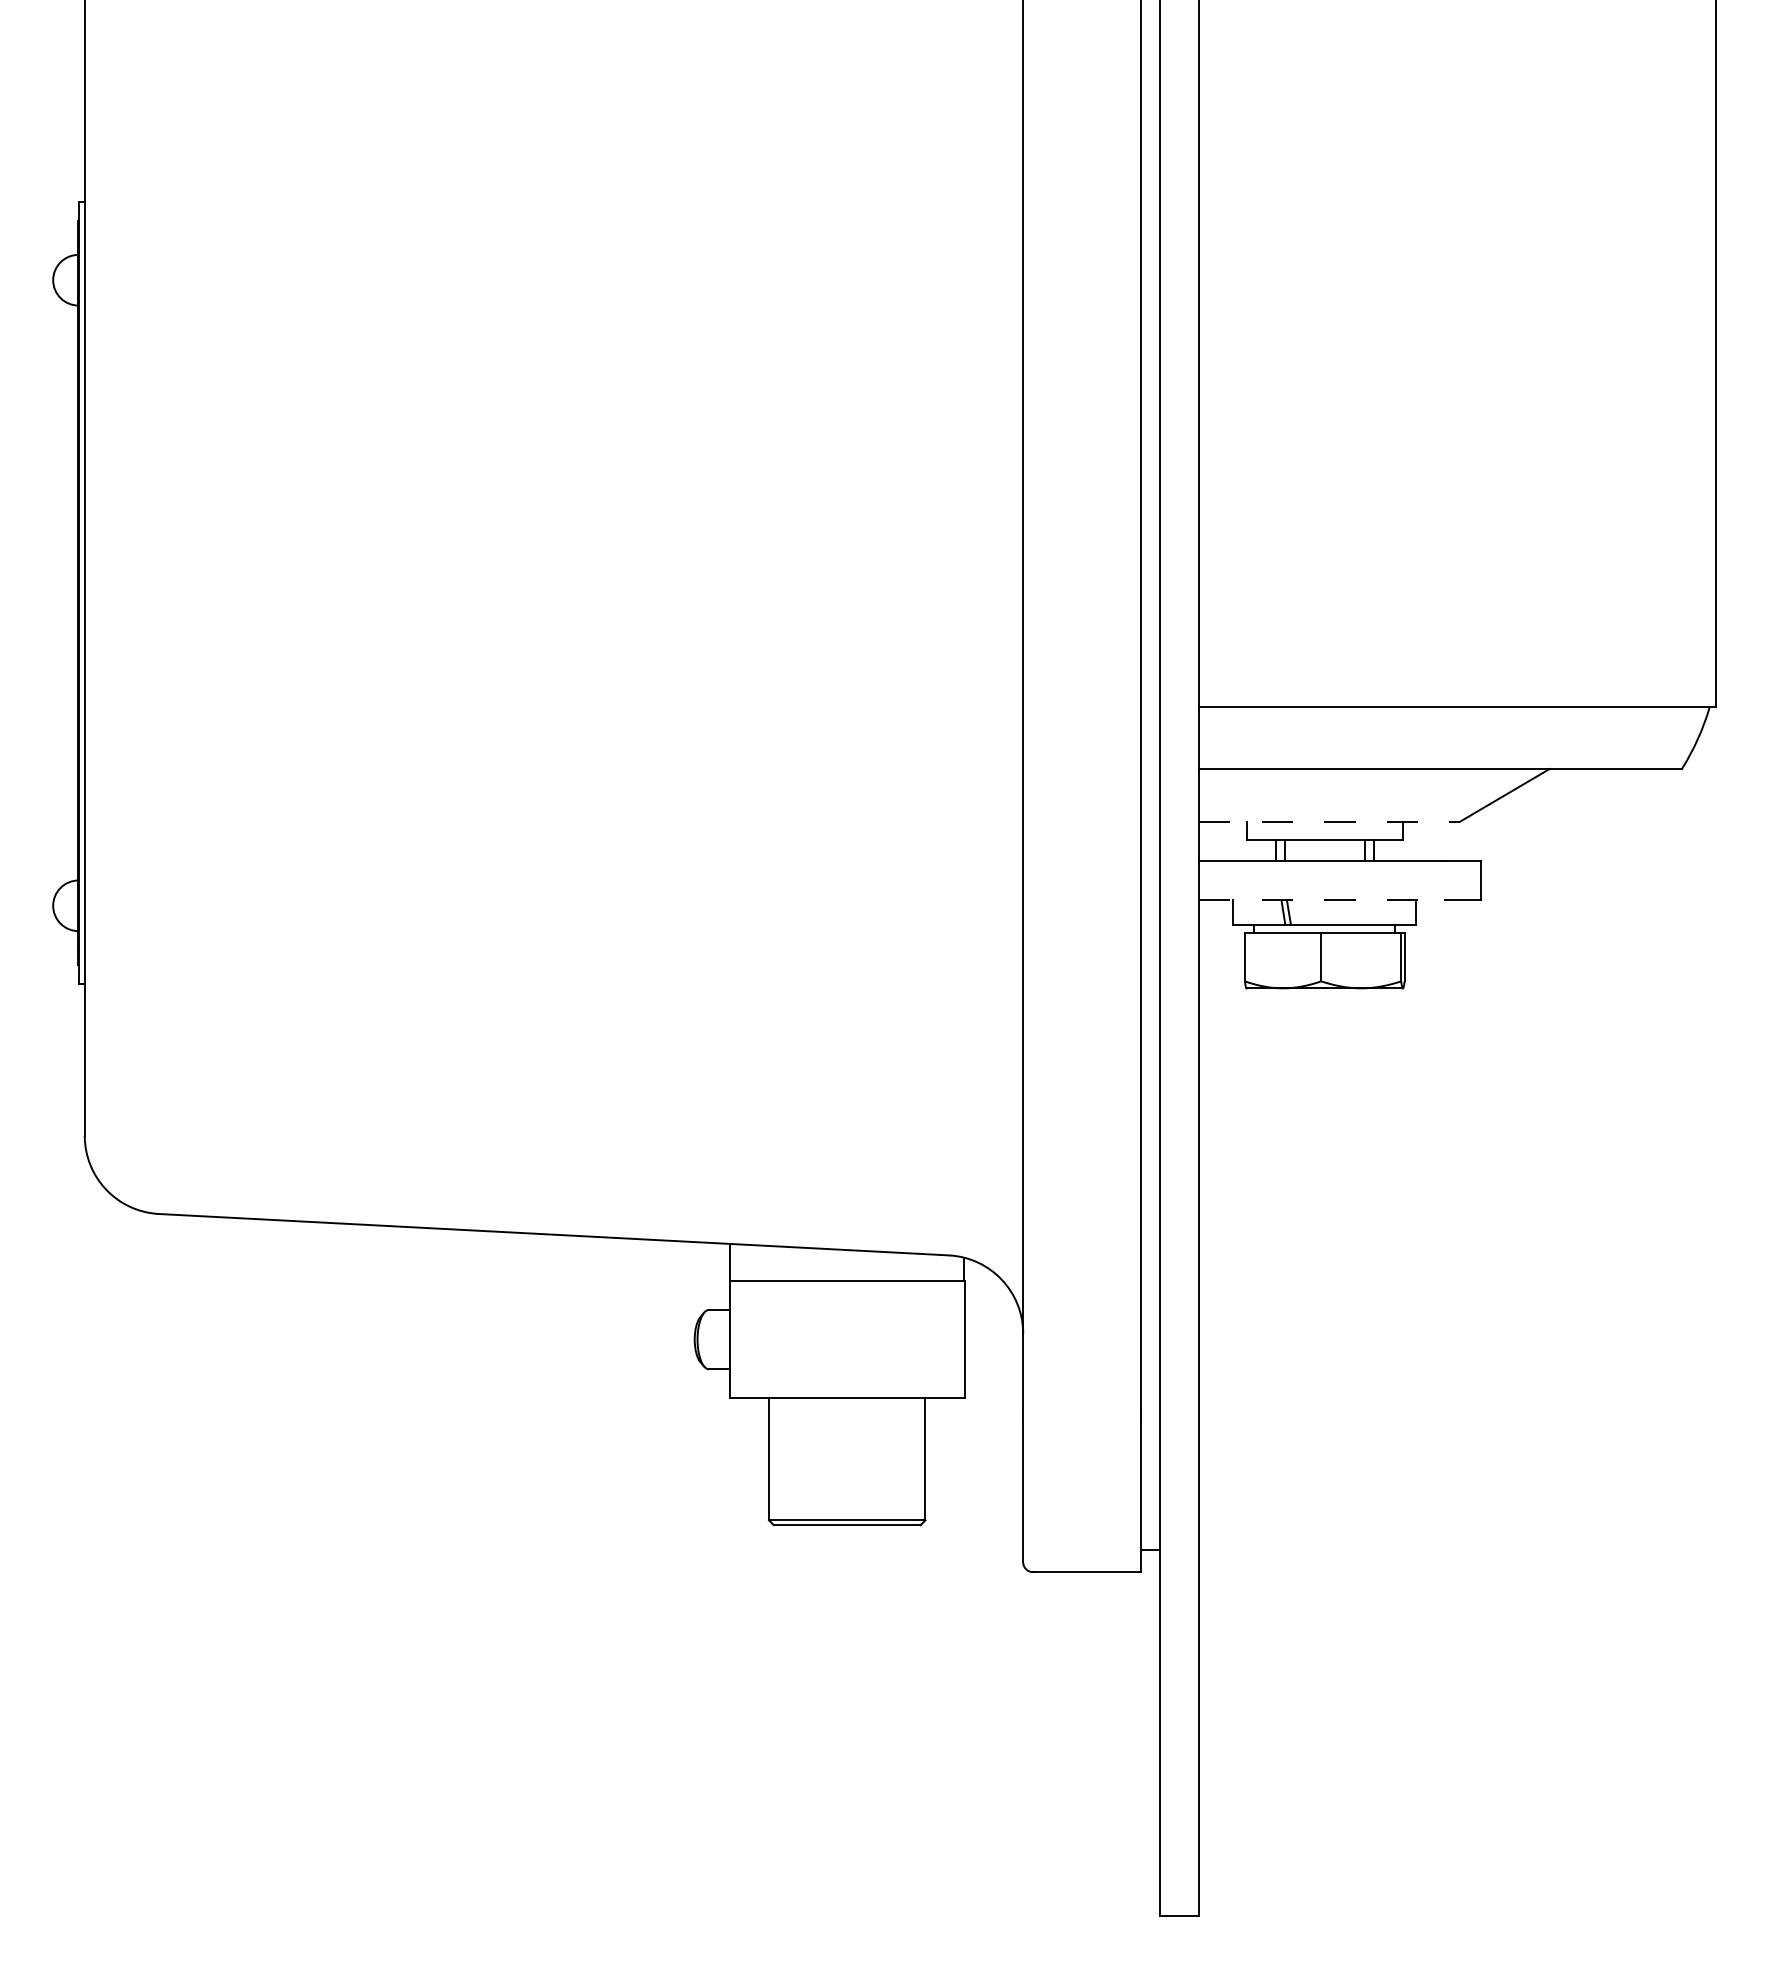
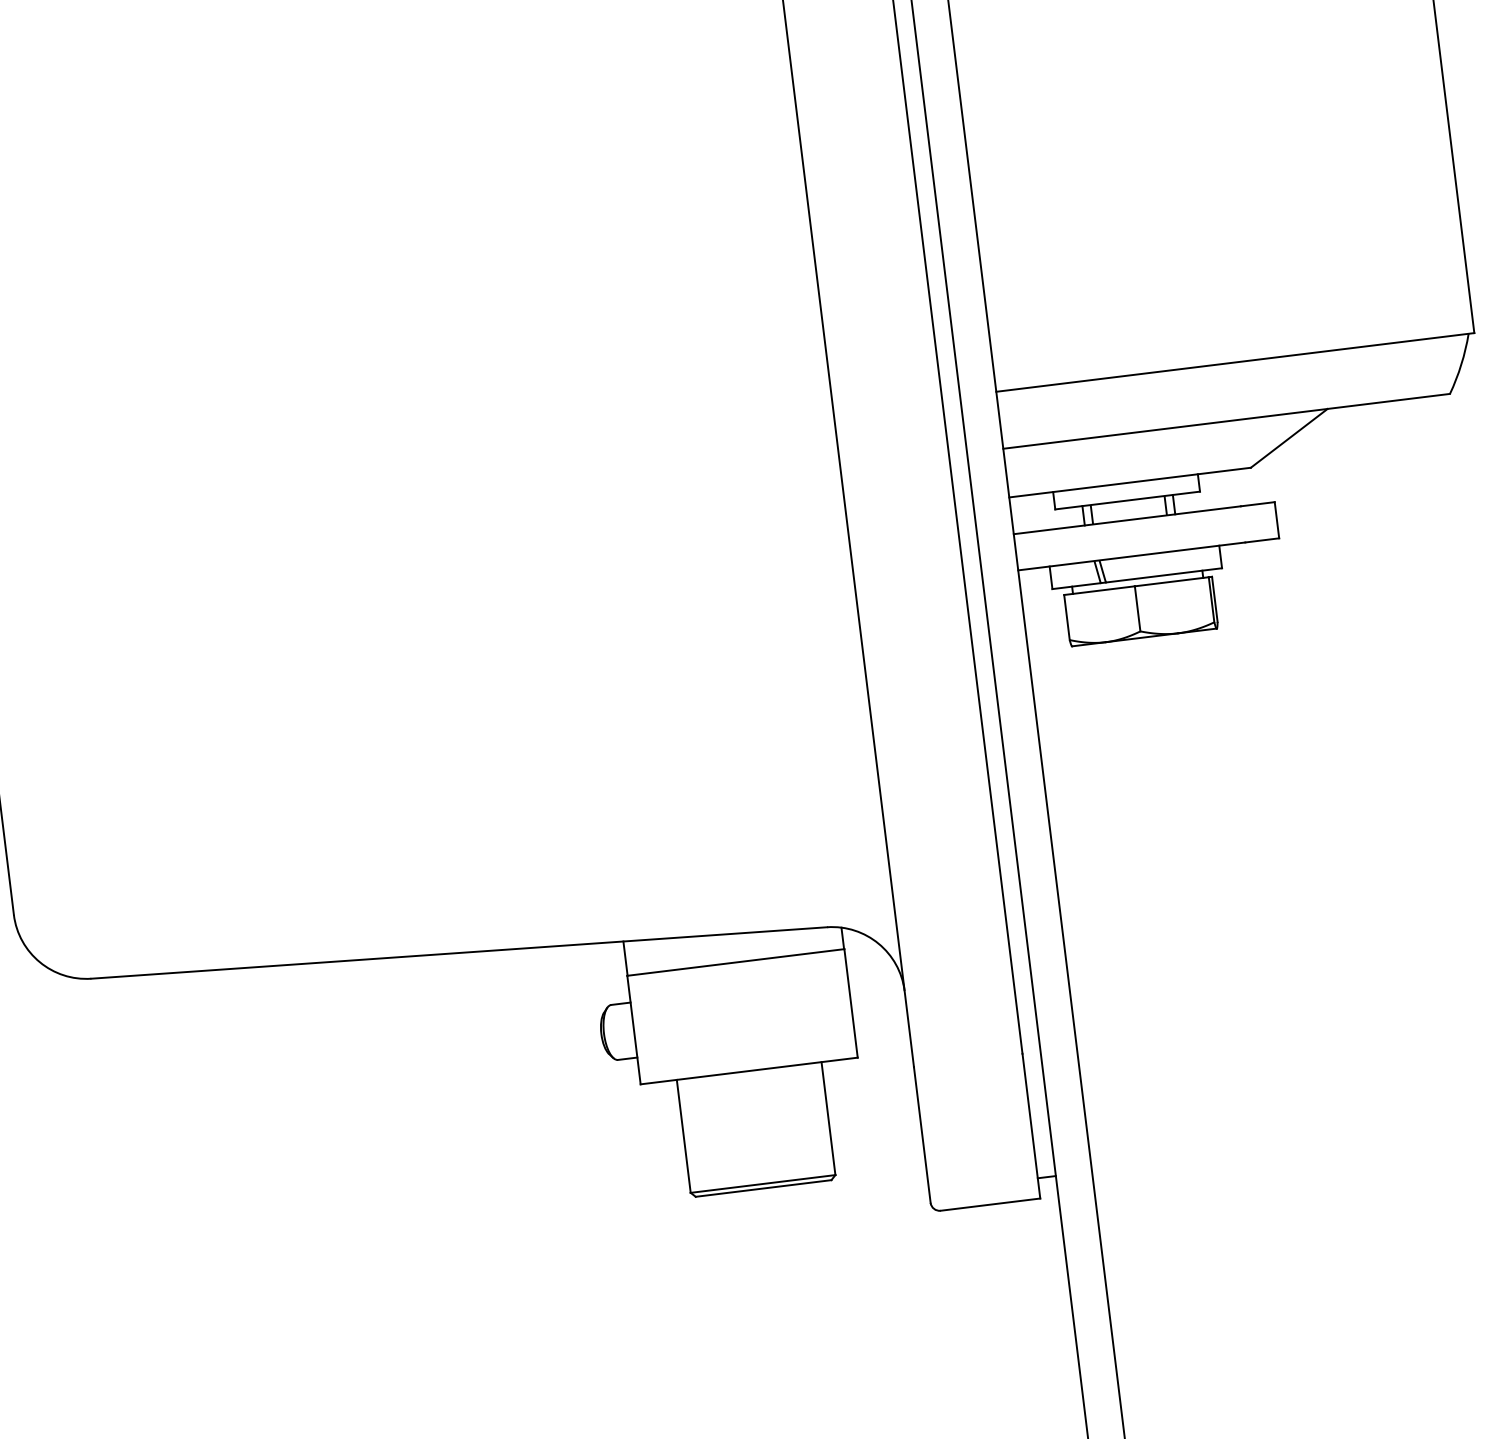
line: (1329, 821) -> (1129, 482), dashed -> solid
line: (1321, 900) -> (1131, 556), dashed -> solid

